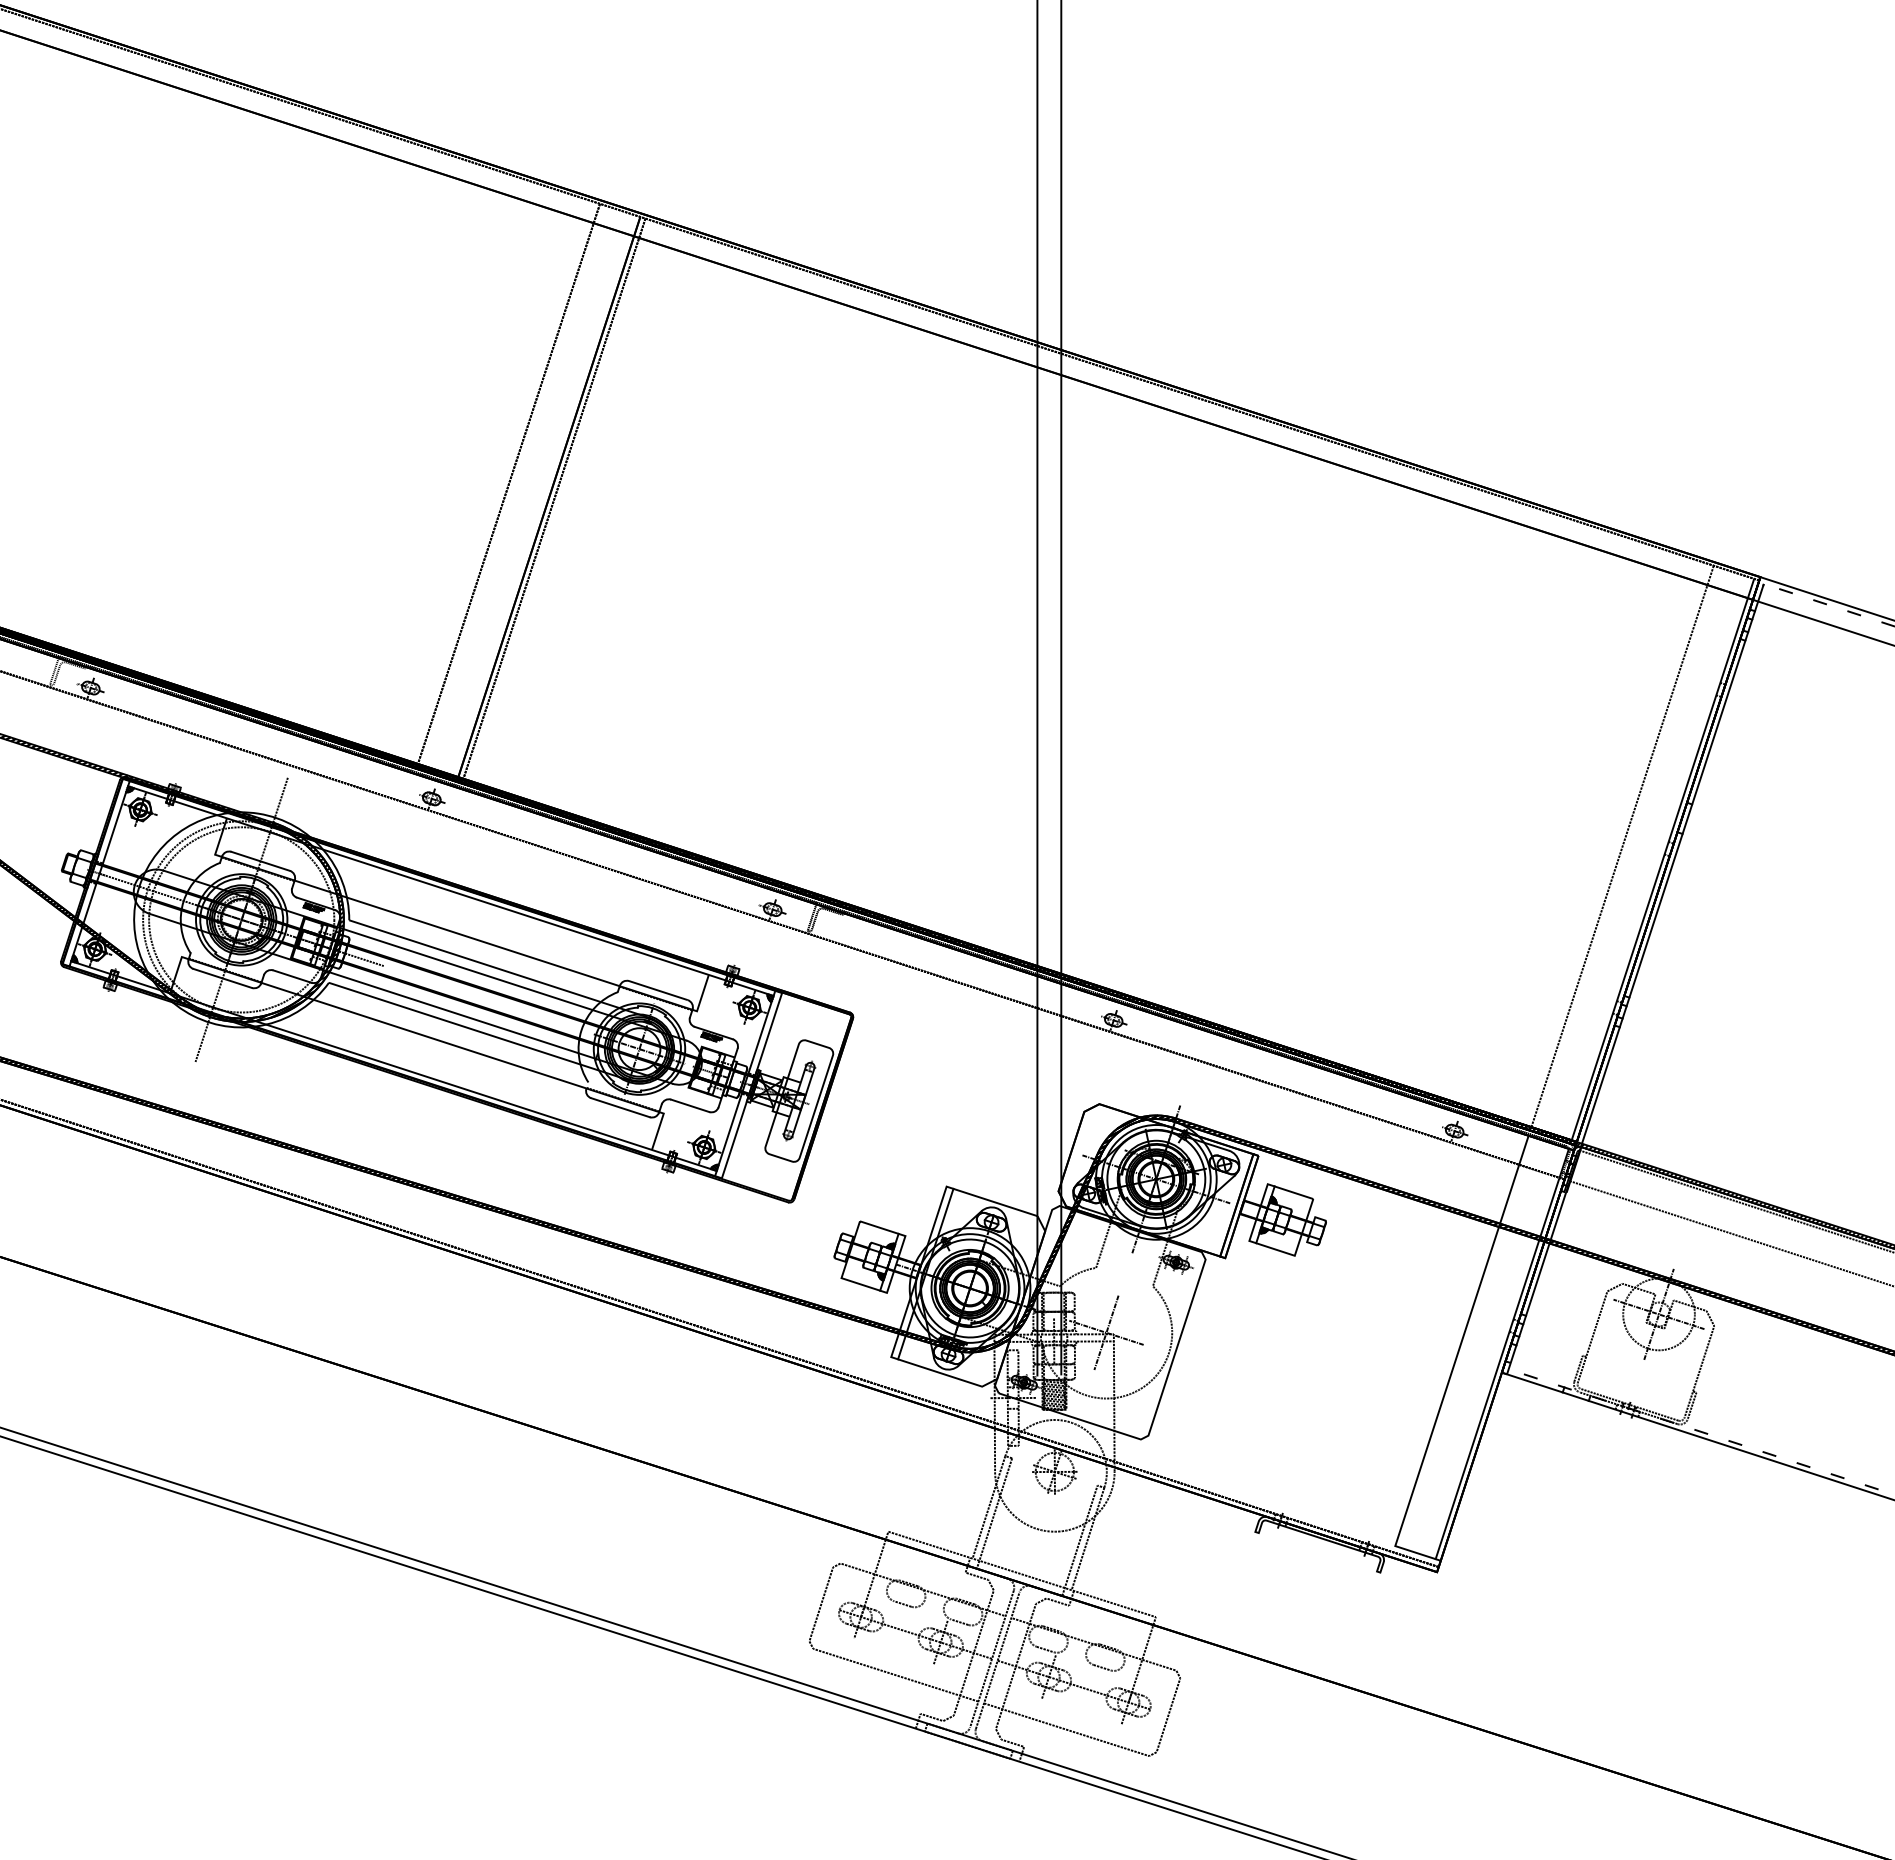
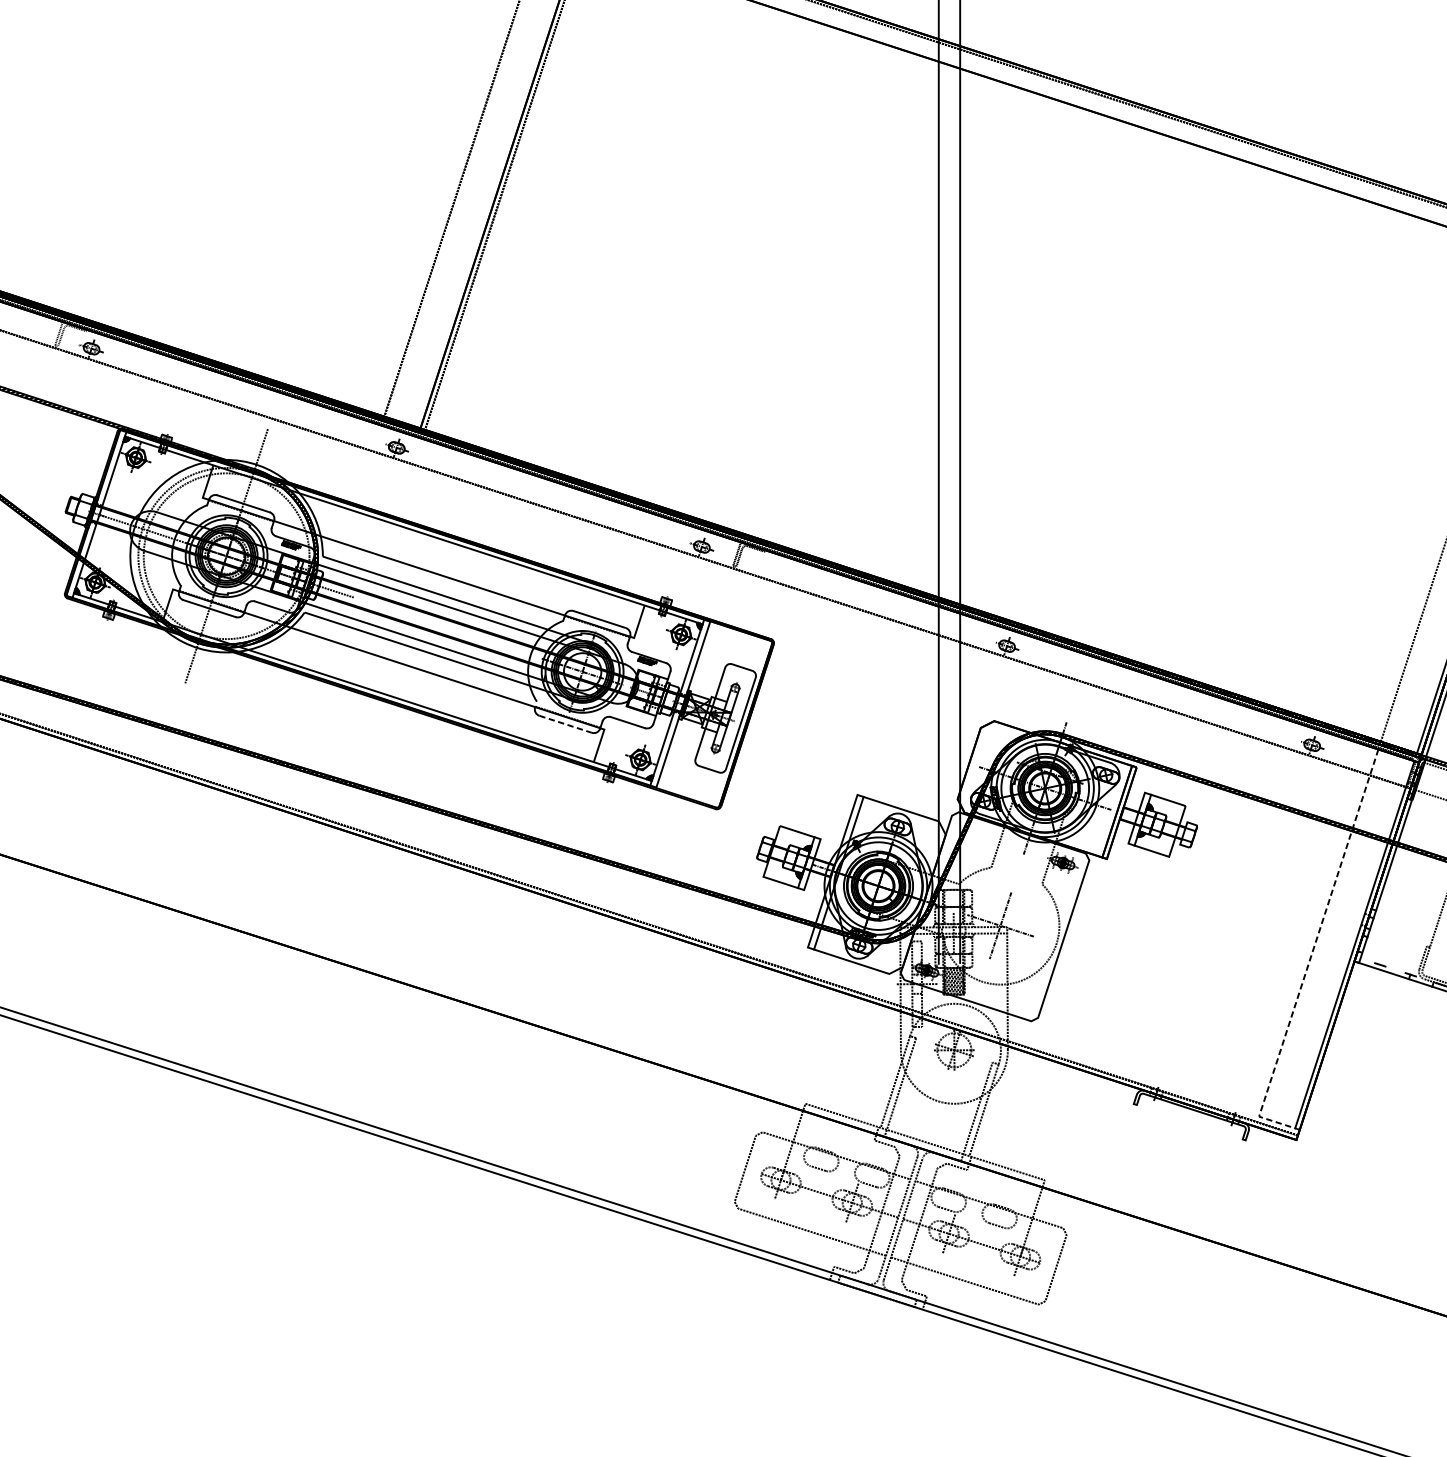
line: (620, 1107) -> (565, 724), solid -> dashed
line: (1454, 1364) -> (1312, 954), solid -> dashed

